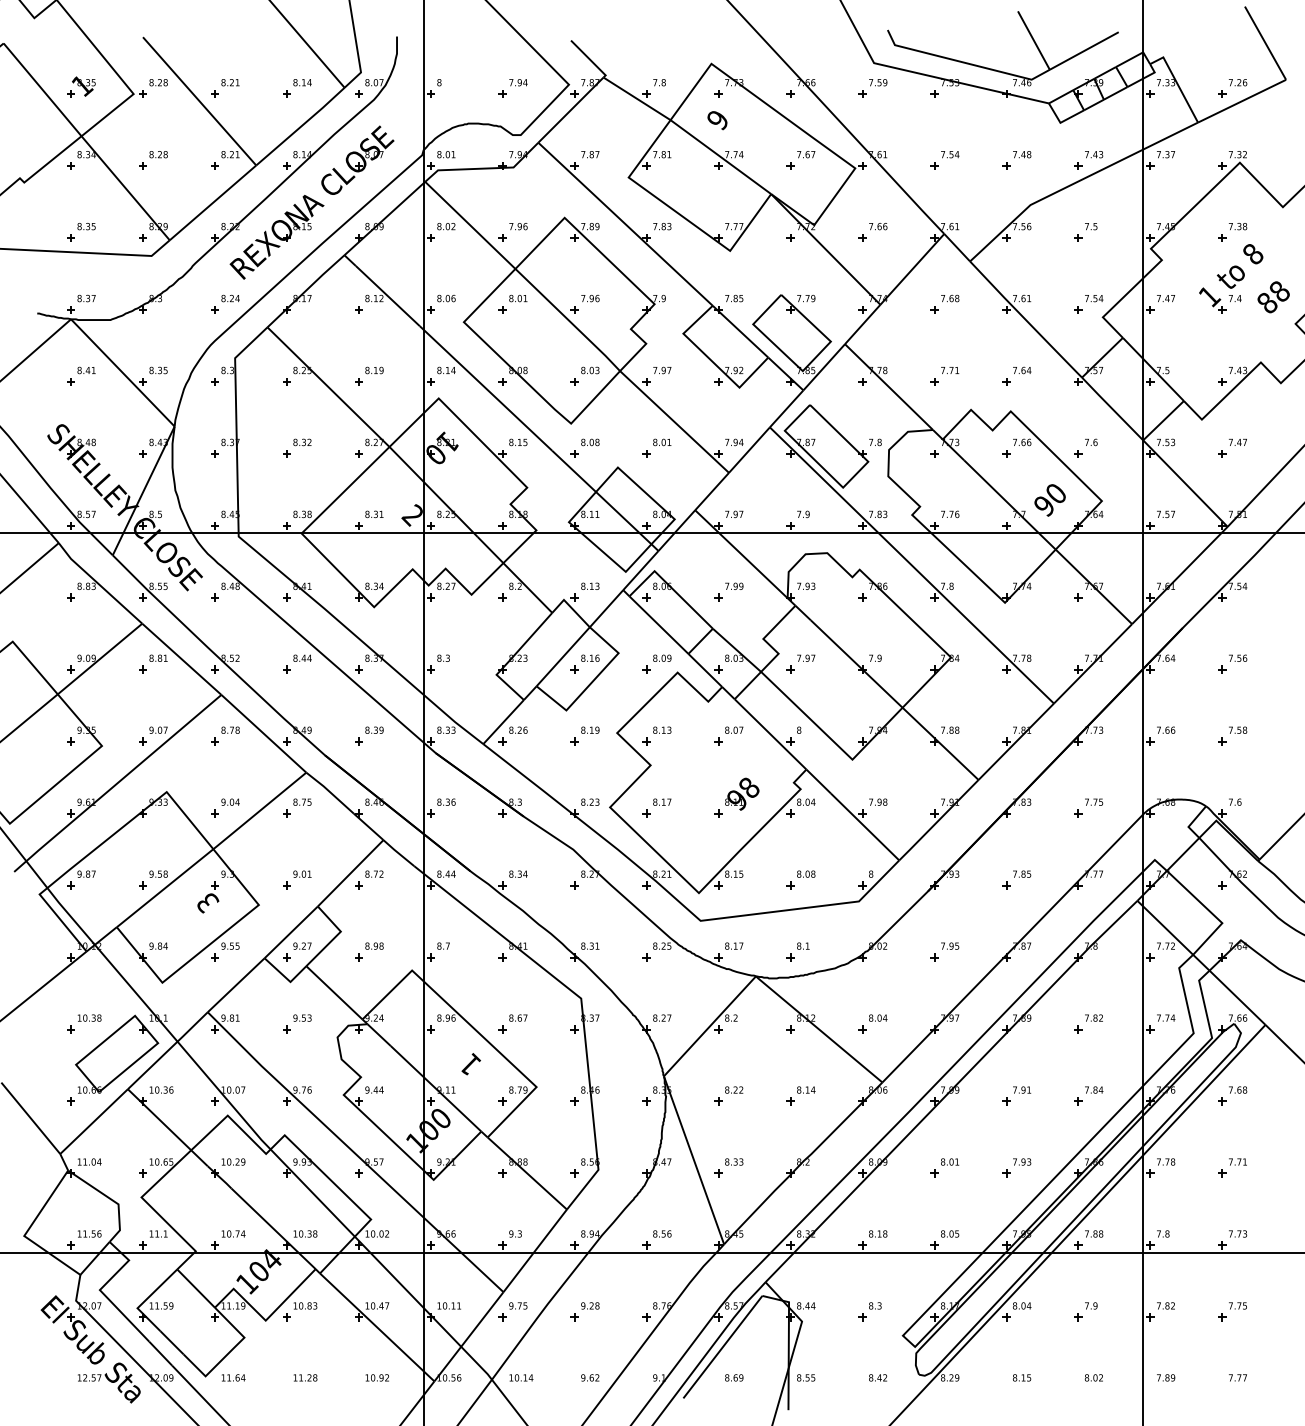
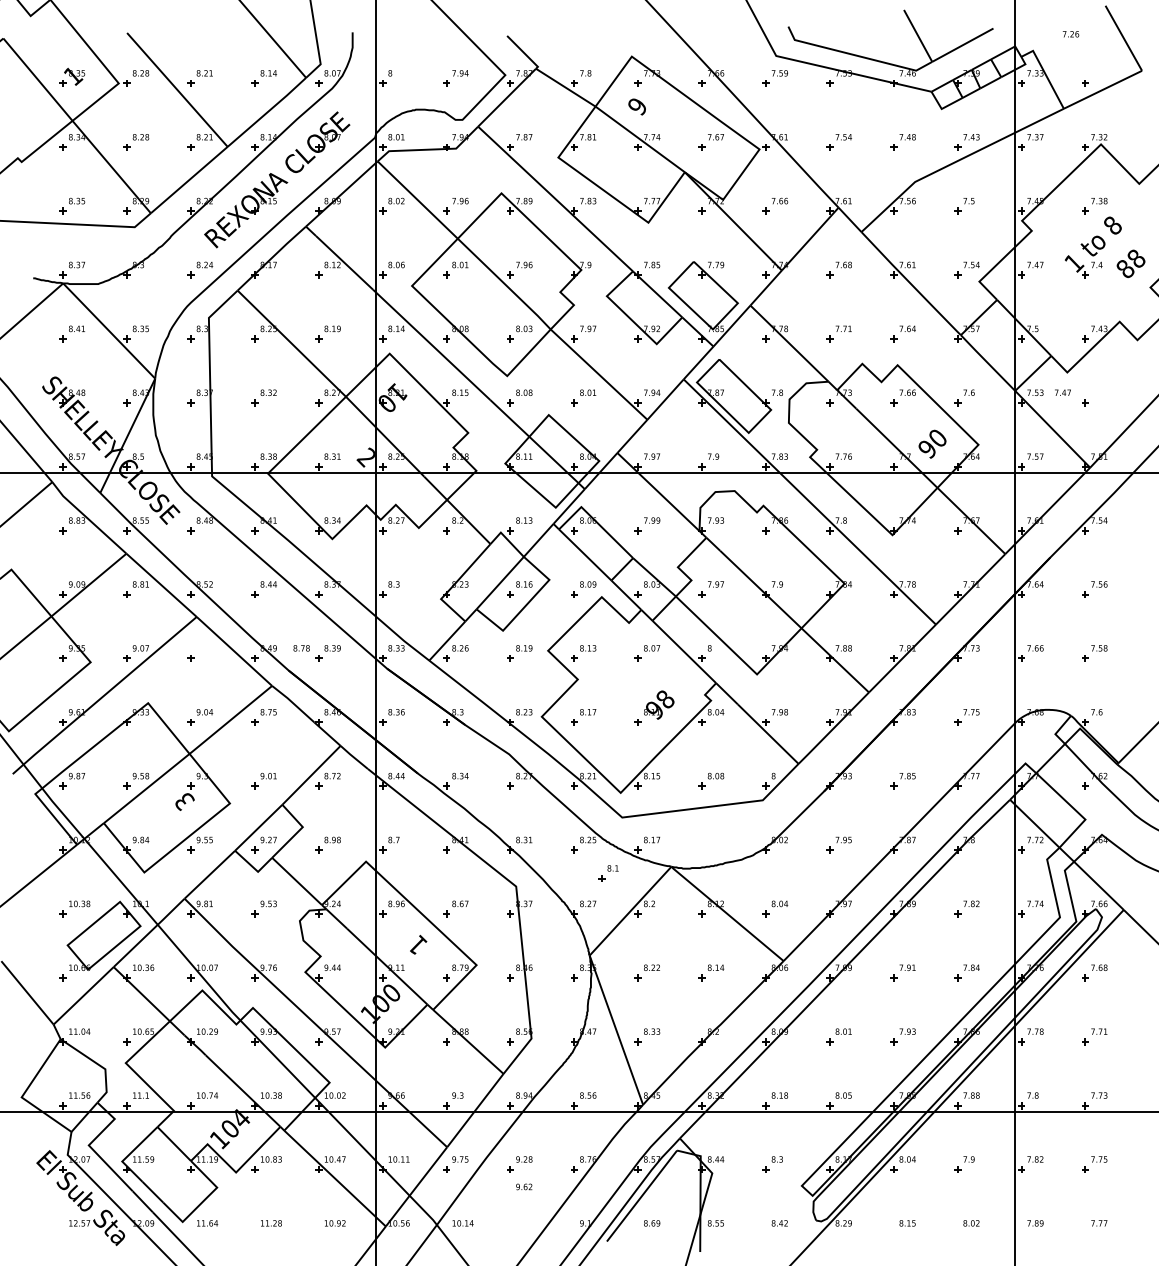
text: (1238, 82) -> (1071, 34), moved
text: (1237, 441) -> (1062, 391), moved
text: (230, 729) -> (301, 647), moved
part: (797, 951) -> (607, 873), moved
text: (590, 1377) -> (524, 1186), moved

